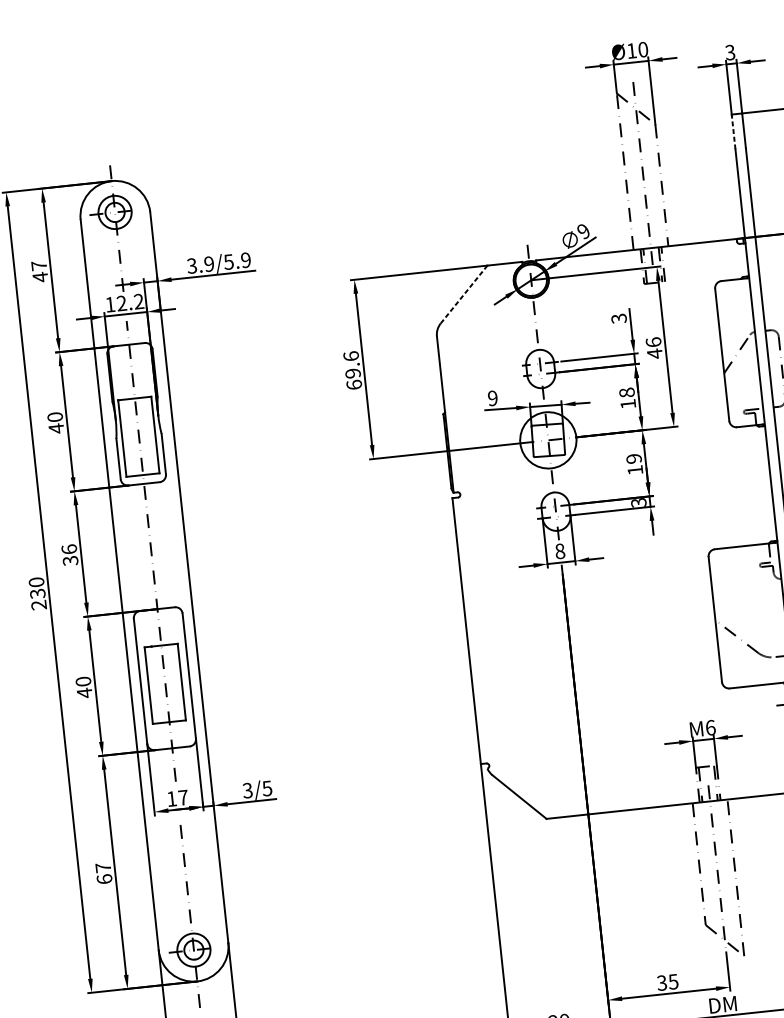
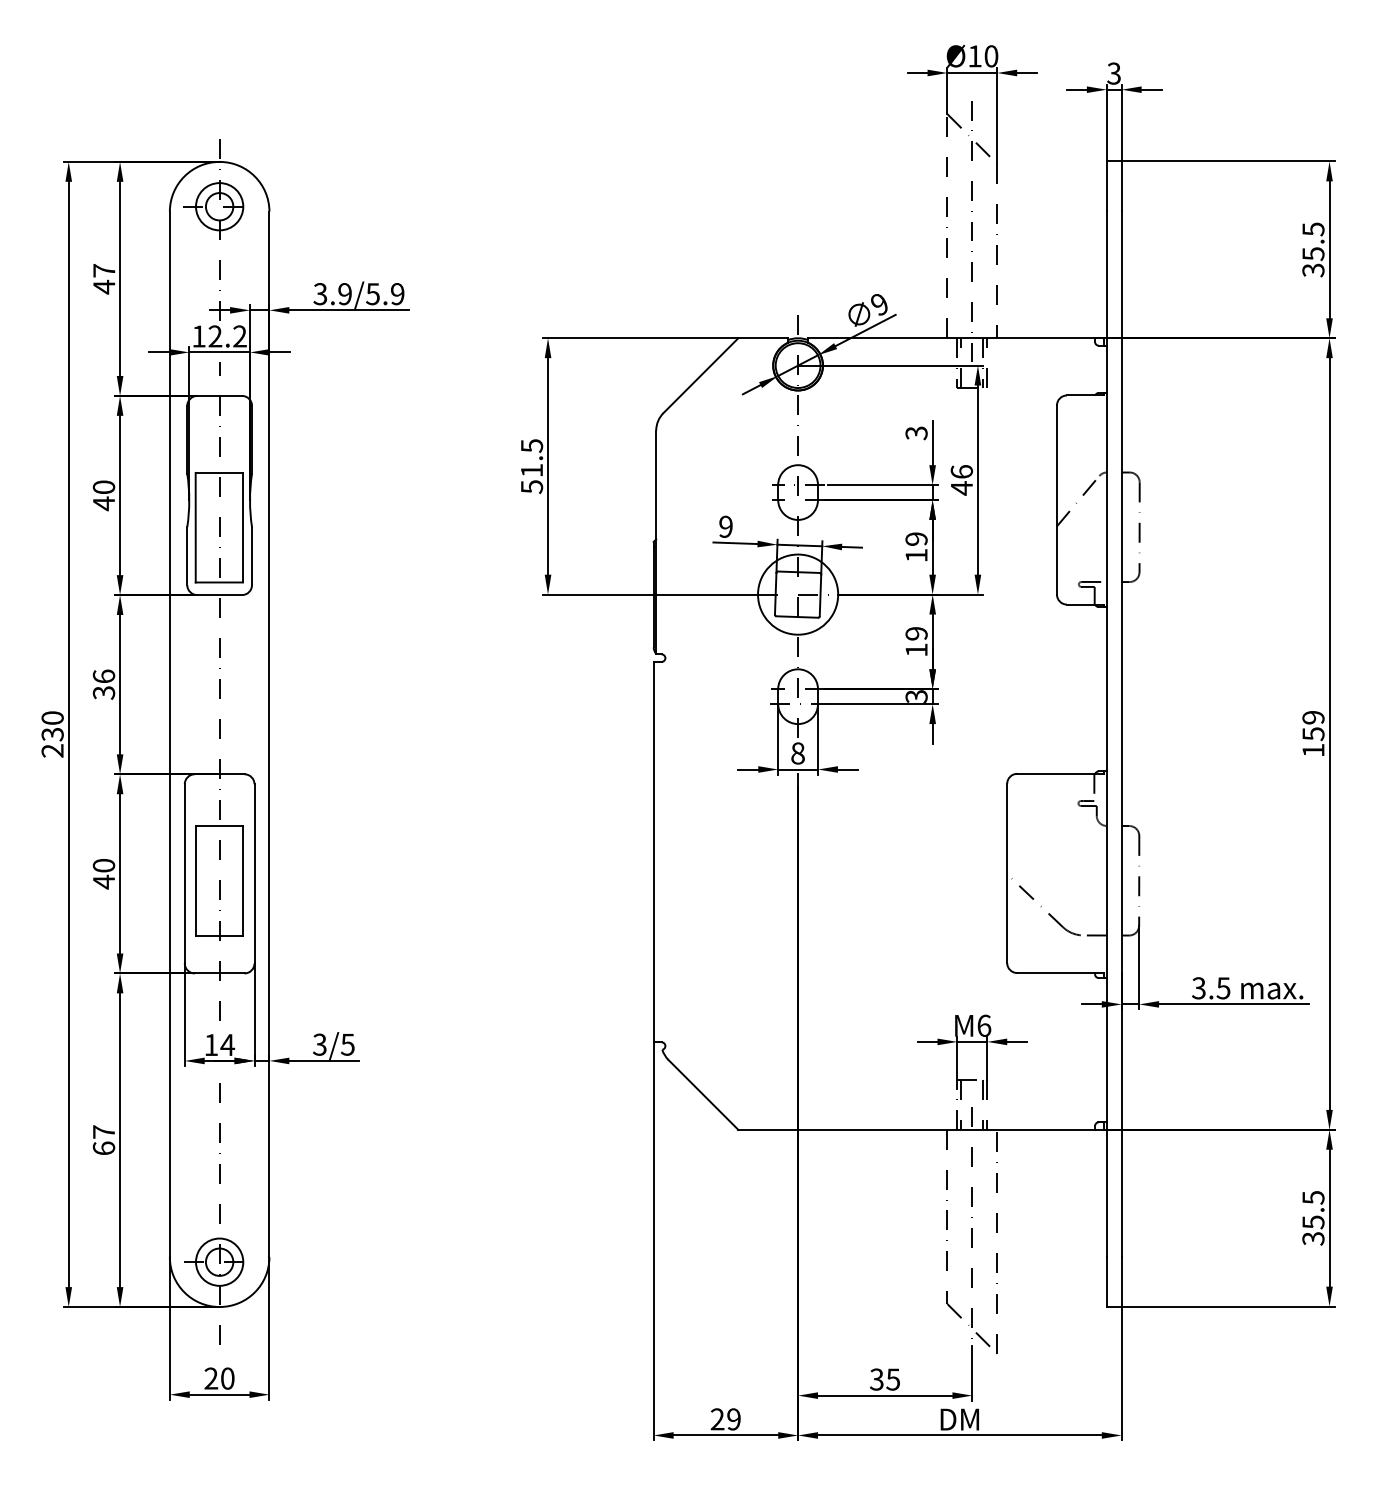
line: (733, 132) -> (1106, 186), dashed -> solid
line: (463, 294) -> (700, 375), dashed -> solid
text: (352, 370) -> (531, 466), 69.6 -> 51.5
text: (626, 392) -> (916, 538), 18 -> 19
text: (183, 797) -> (227, 1044), 17 -> 14

